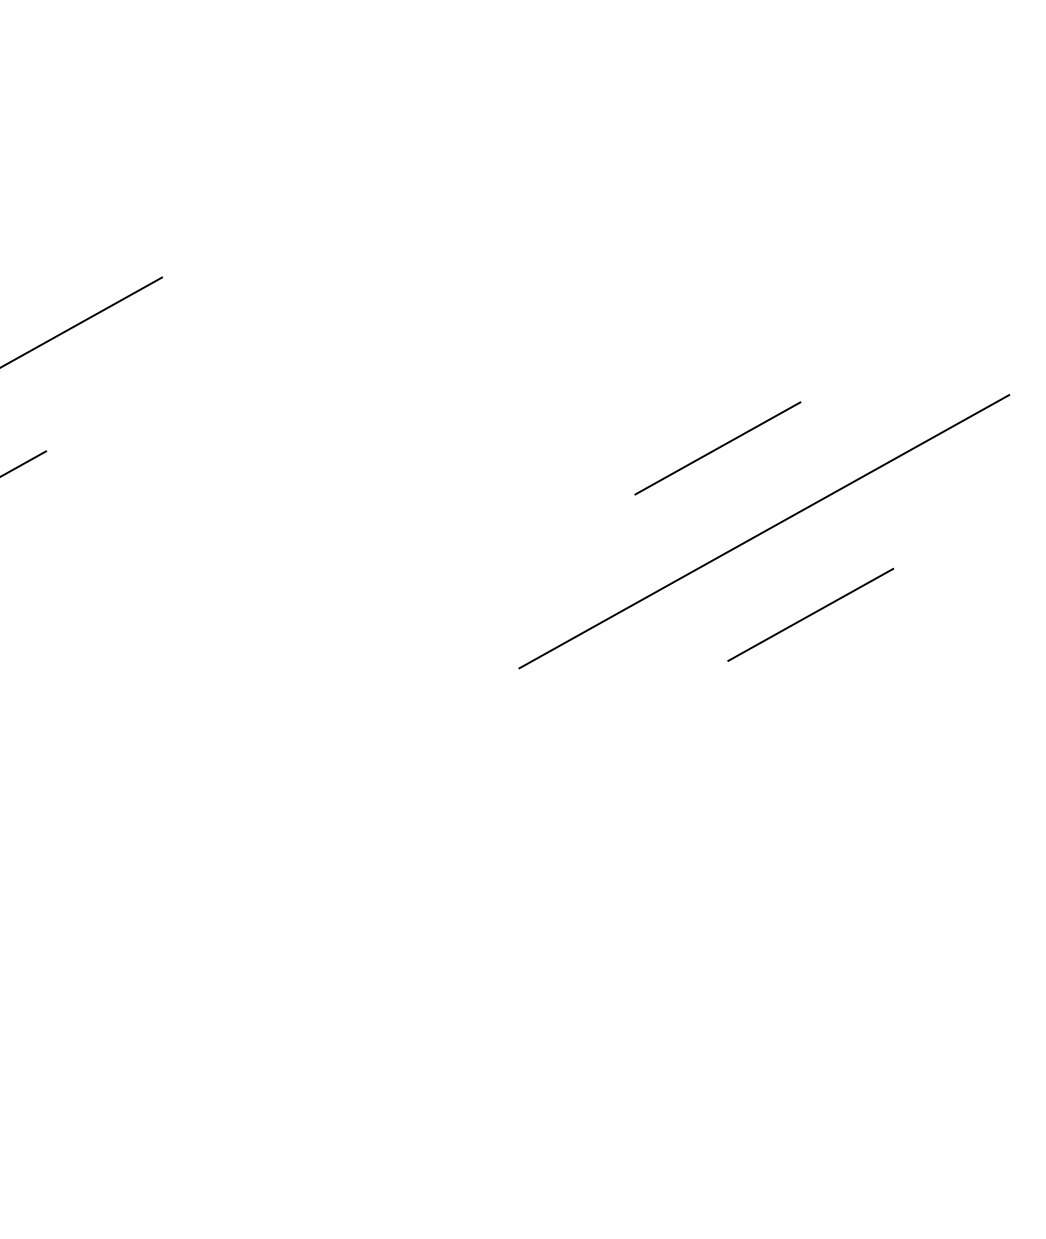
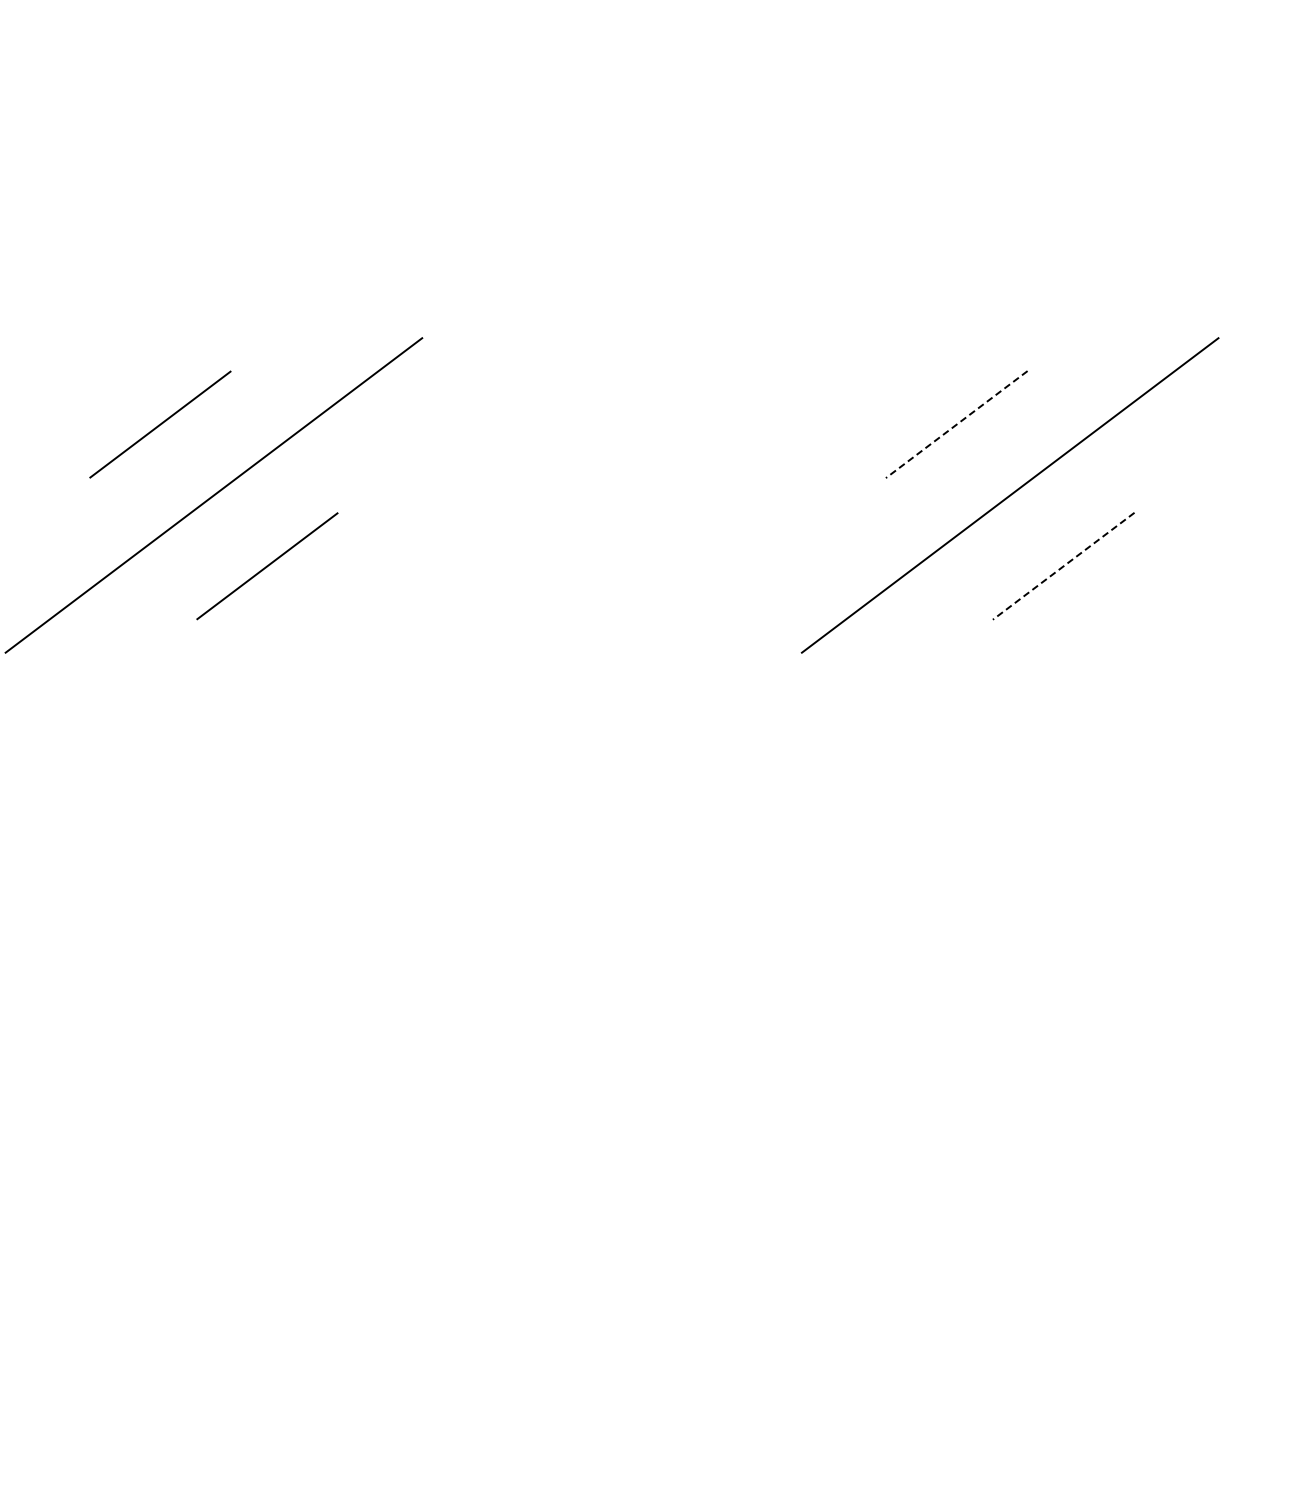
line: (717, 448) -> (956, 424), solid -> dashed
line: (810, 615) -> (1063, 566), solid -> dashed

